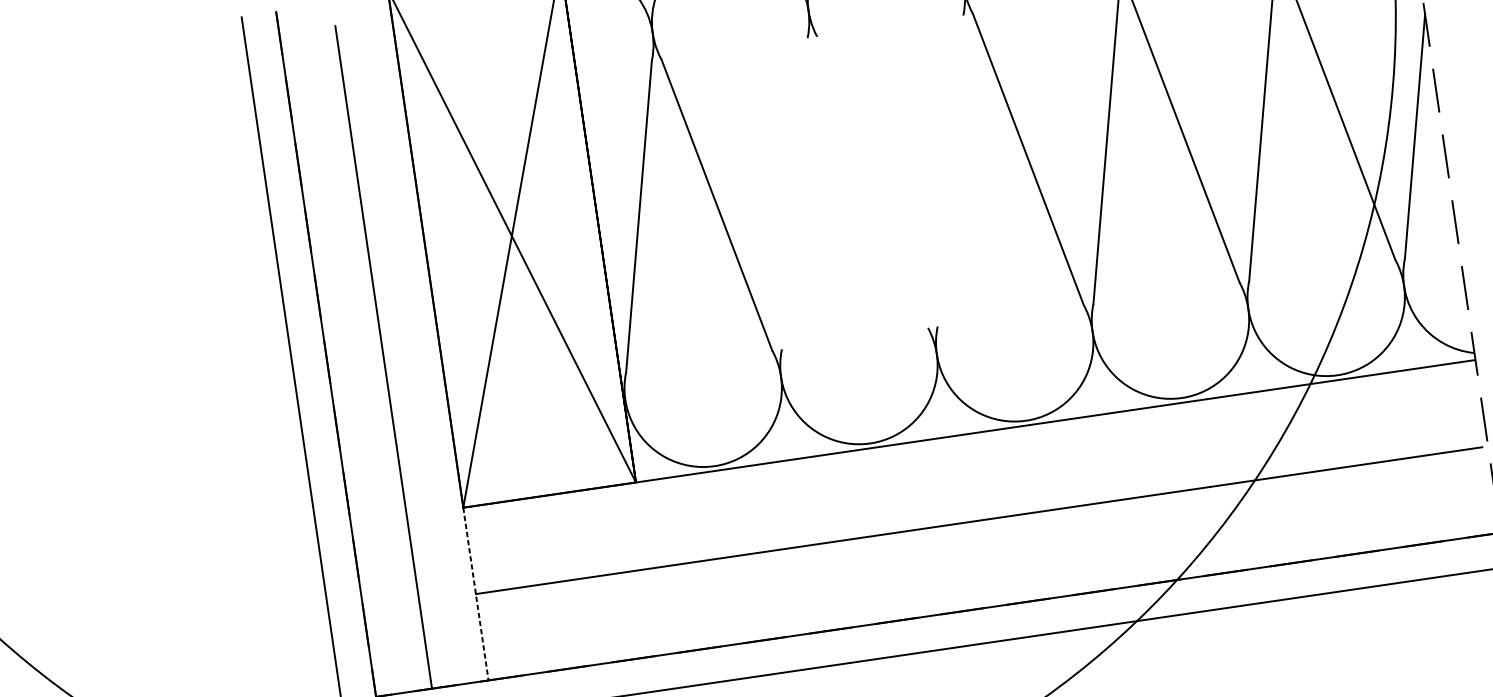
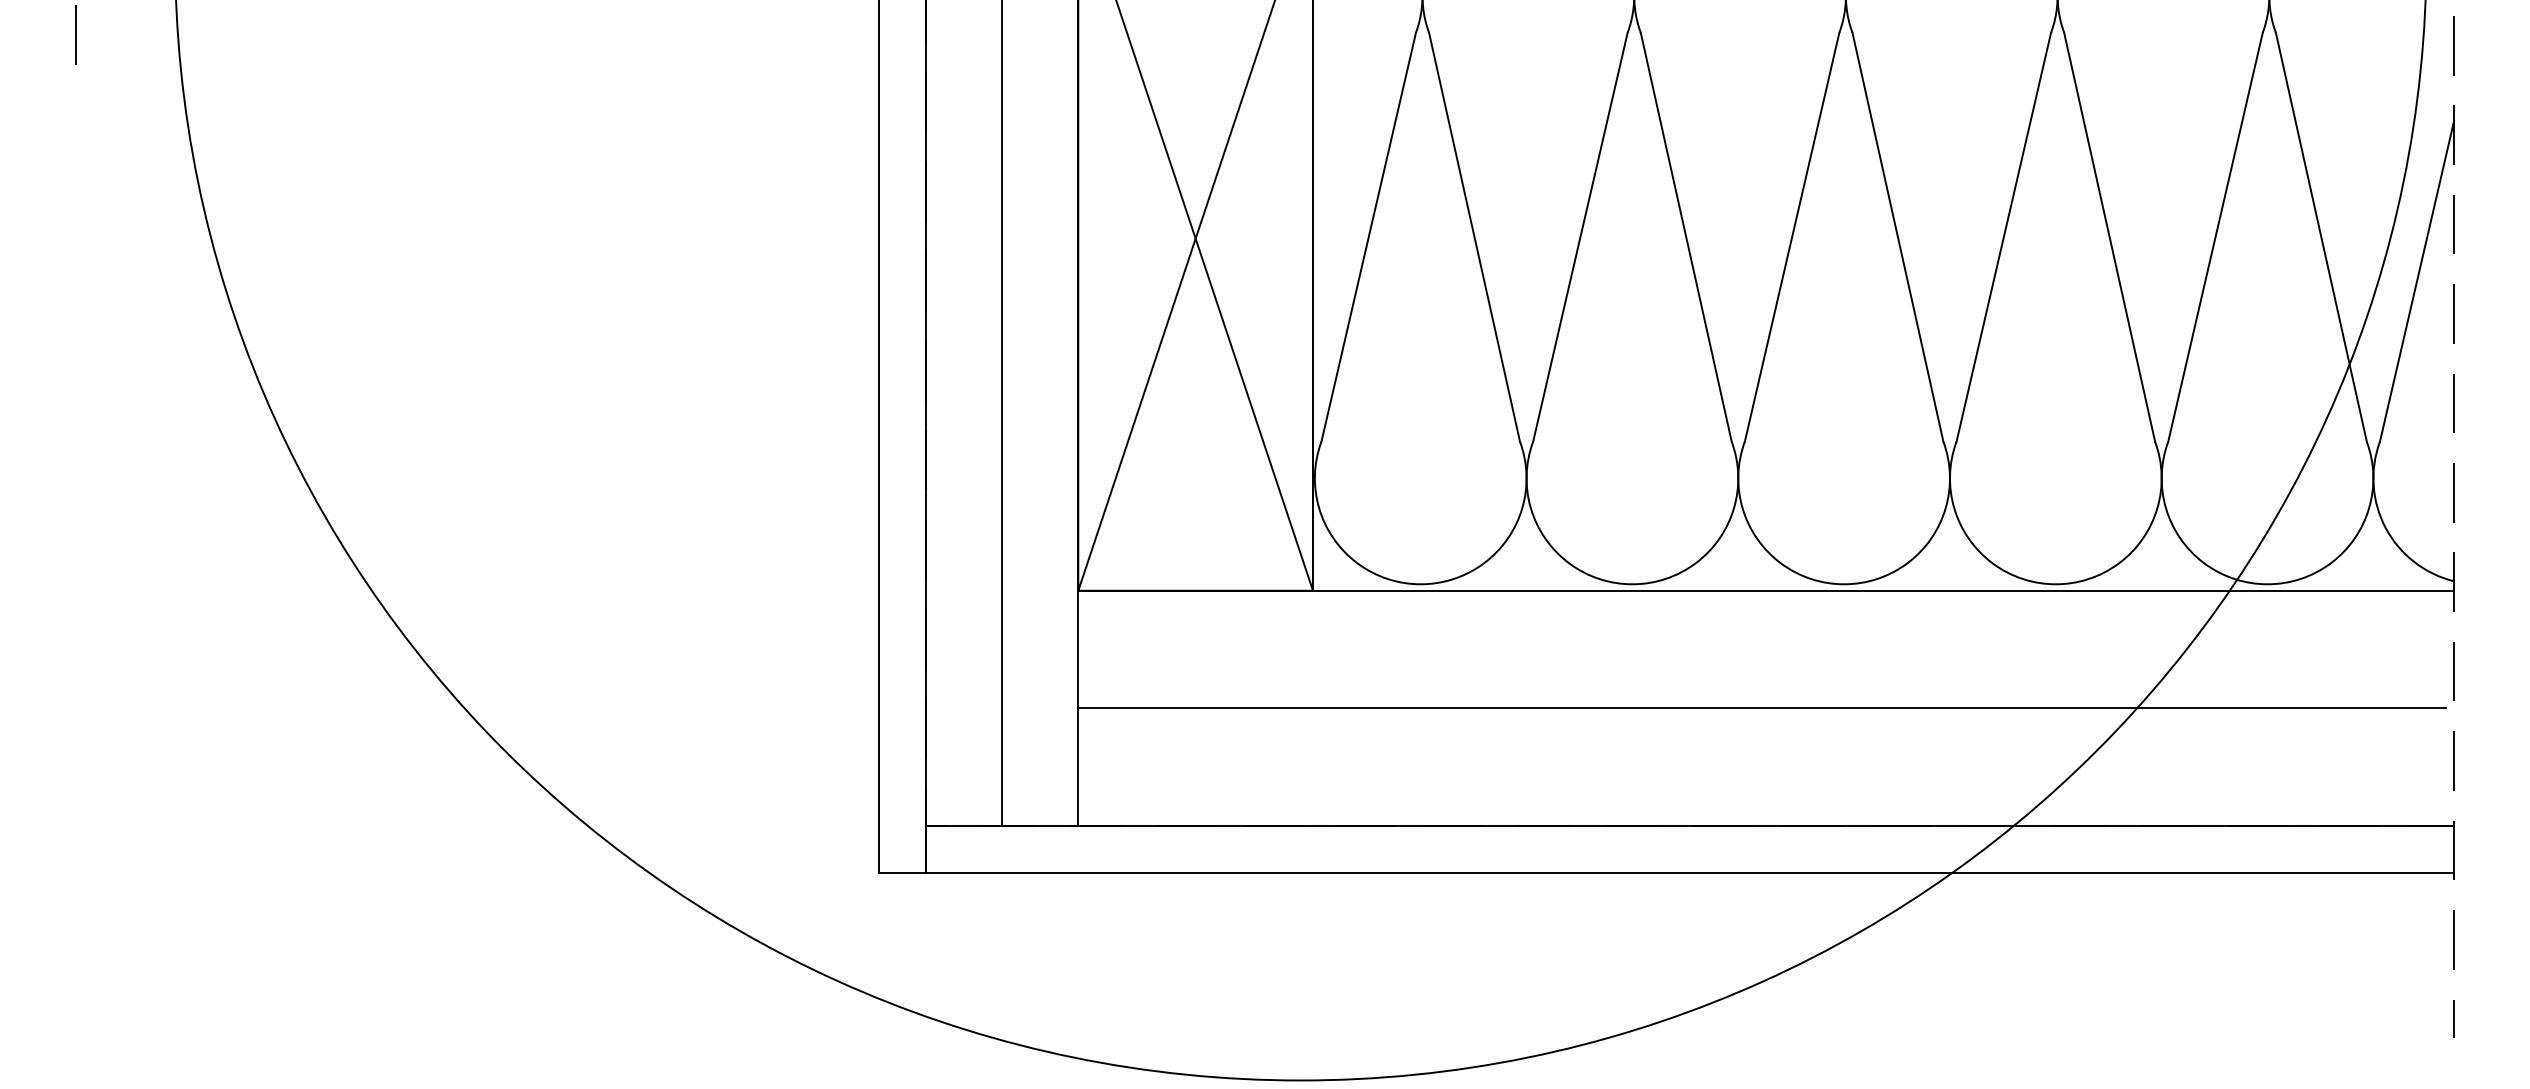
line: (950, 170) -> (1791, 236), added
line: (872, 181) -> (1685, 236), added
line: (794, 193) -> (1580, 236), added
line: (476, 594) -> (1078, 708), dashed -> solid

